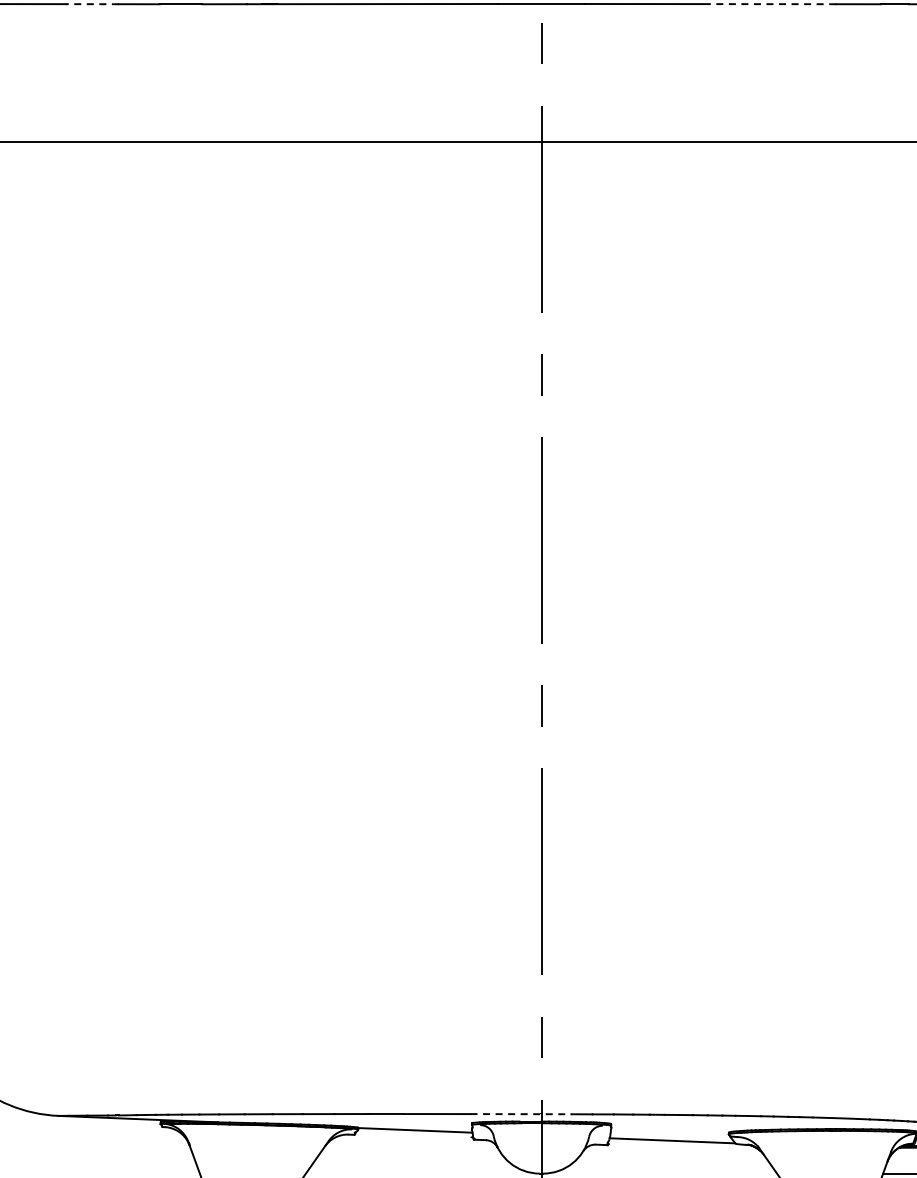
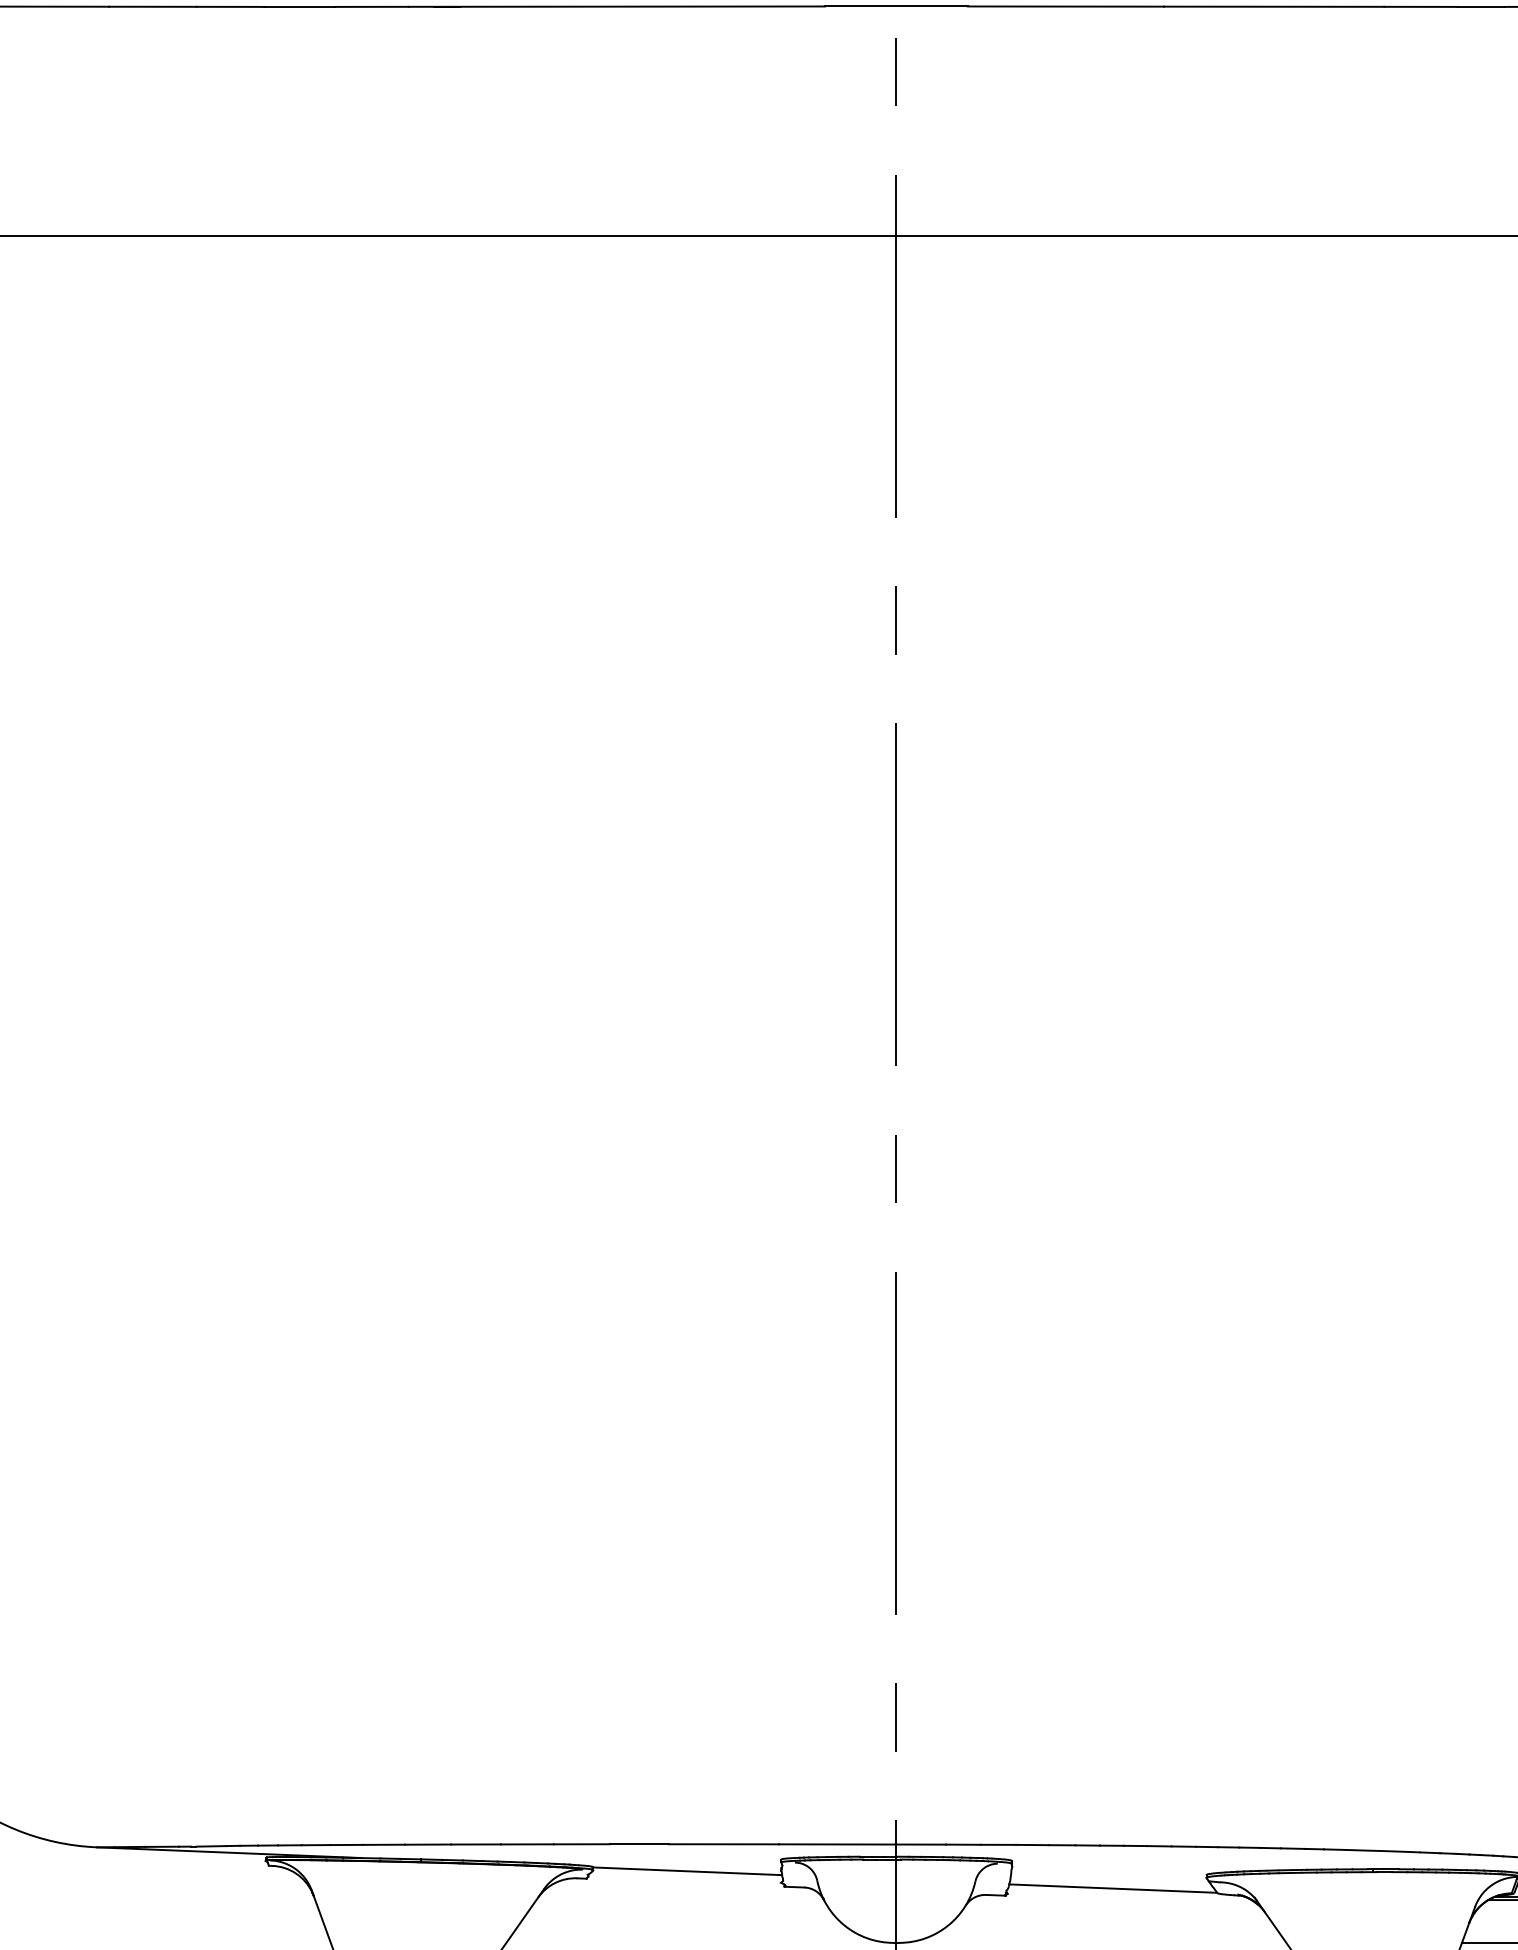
line: (91, 4) -> (151, 7), dashed -> solid
line: (769, 4) -> (1273, 7), dashed -> solid
line: (521, 1114) -> (863, 1845), dashed -> solid

